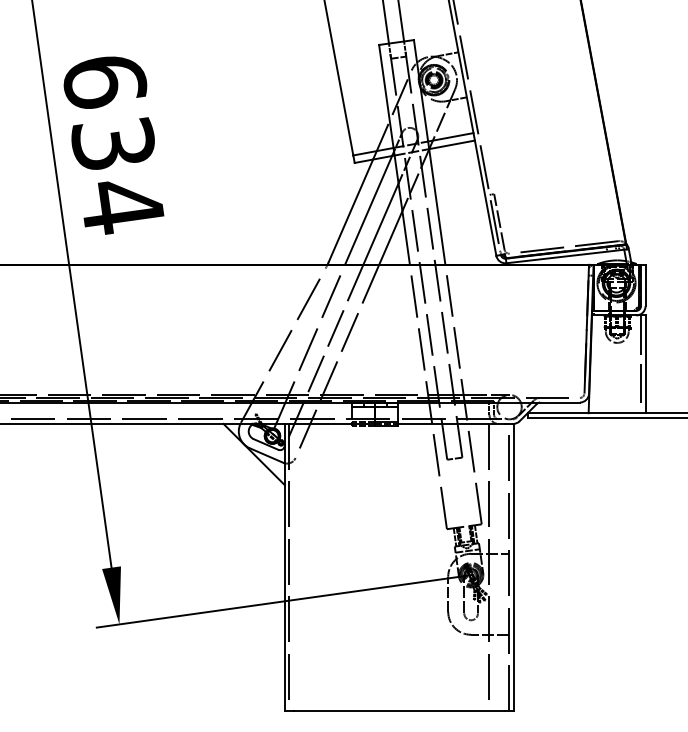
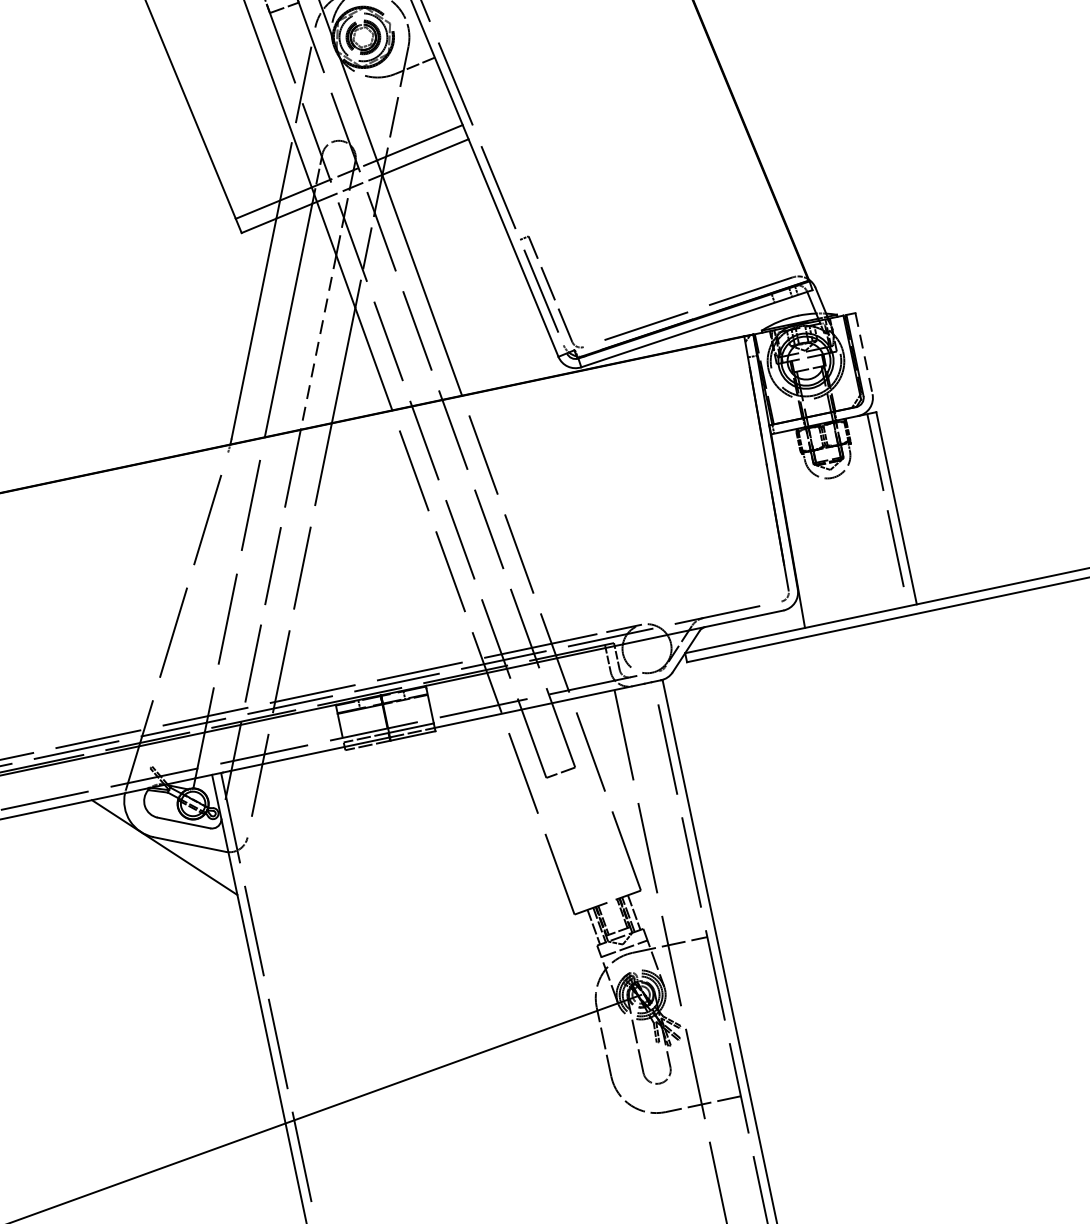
line: (380, 224) -> (317, 343), solid -> dashed
line: (645, 285) -> (863, 353), solid -> dashed

